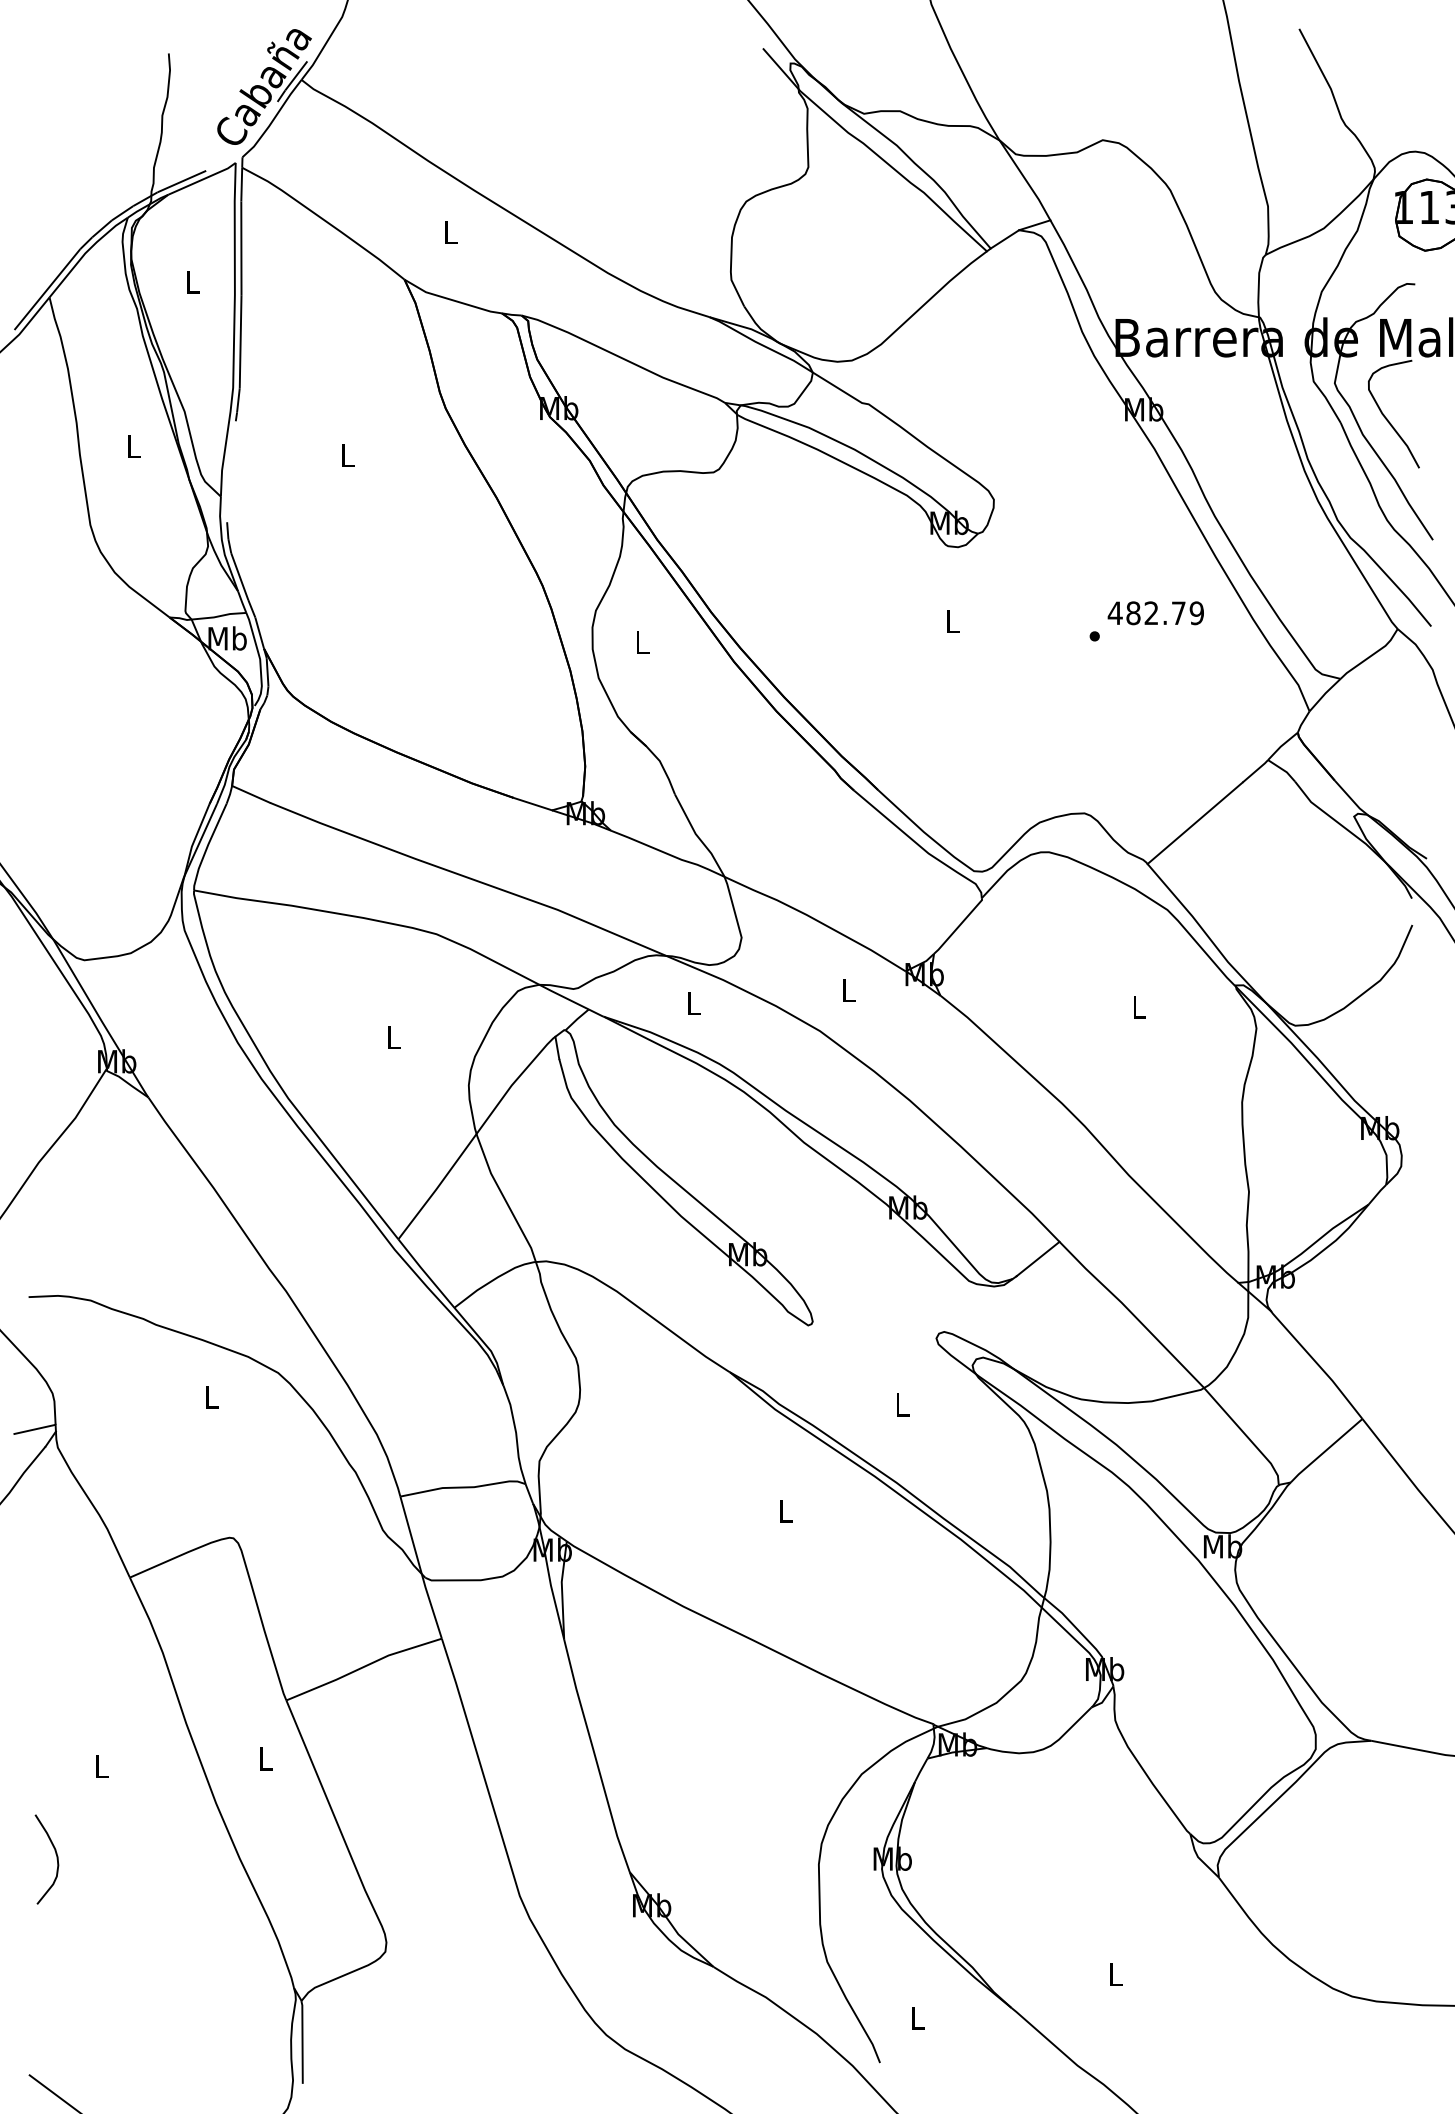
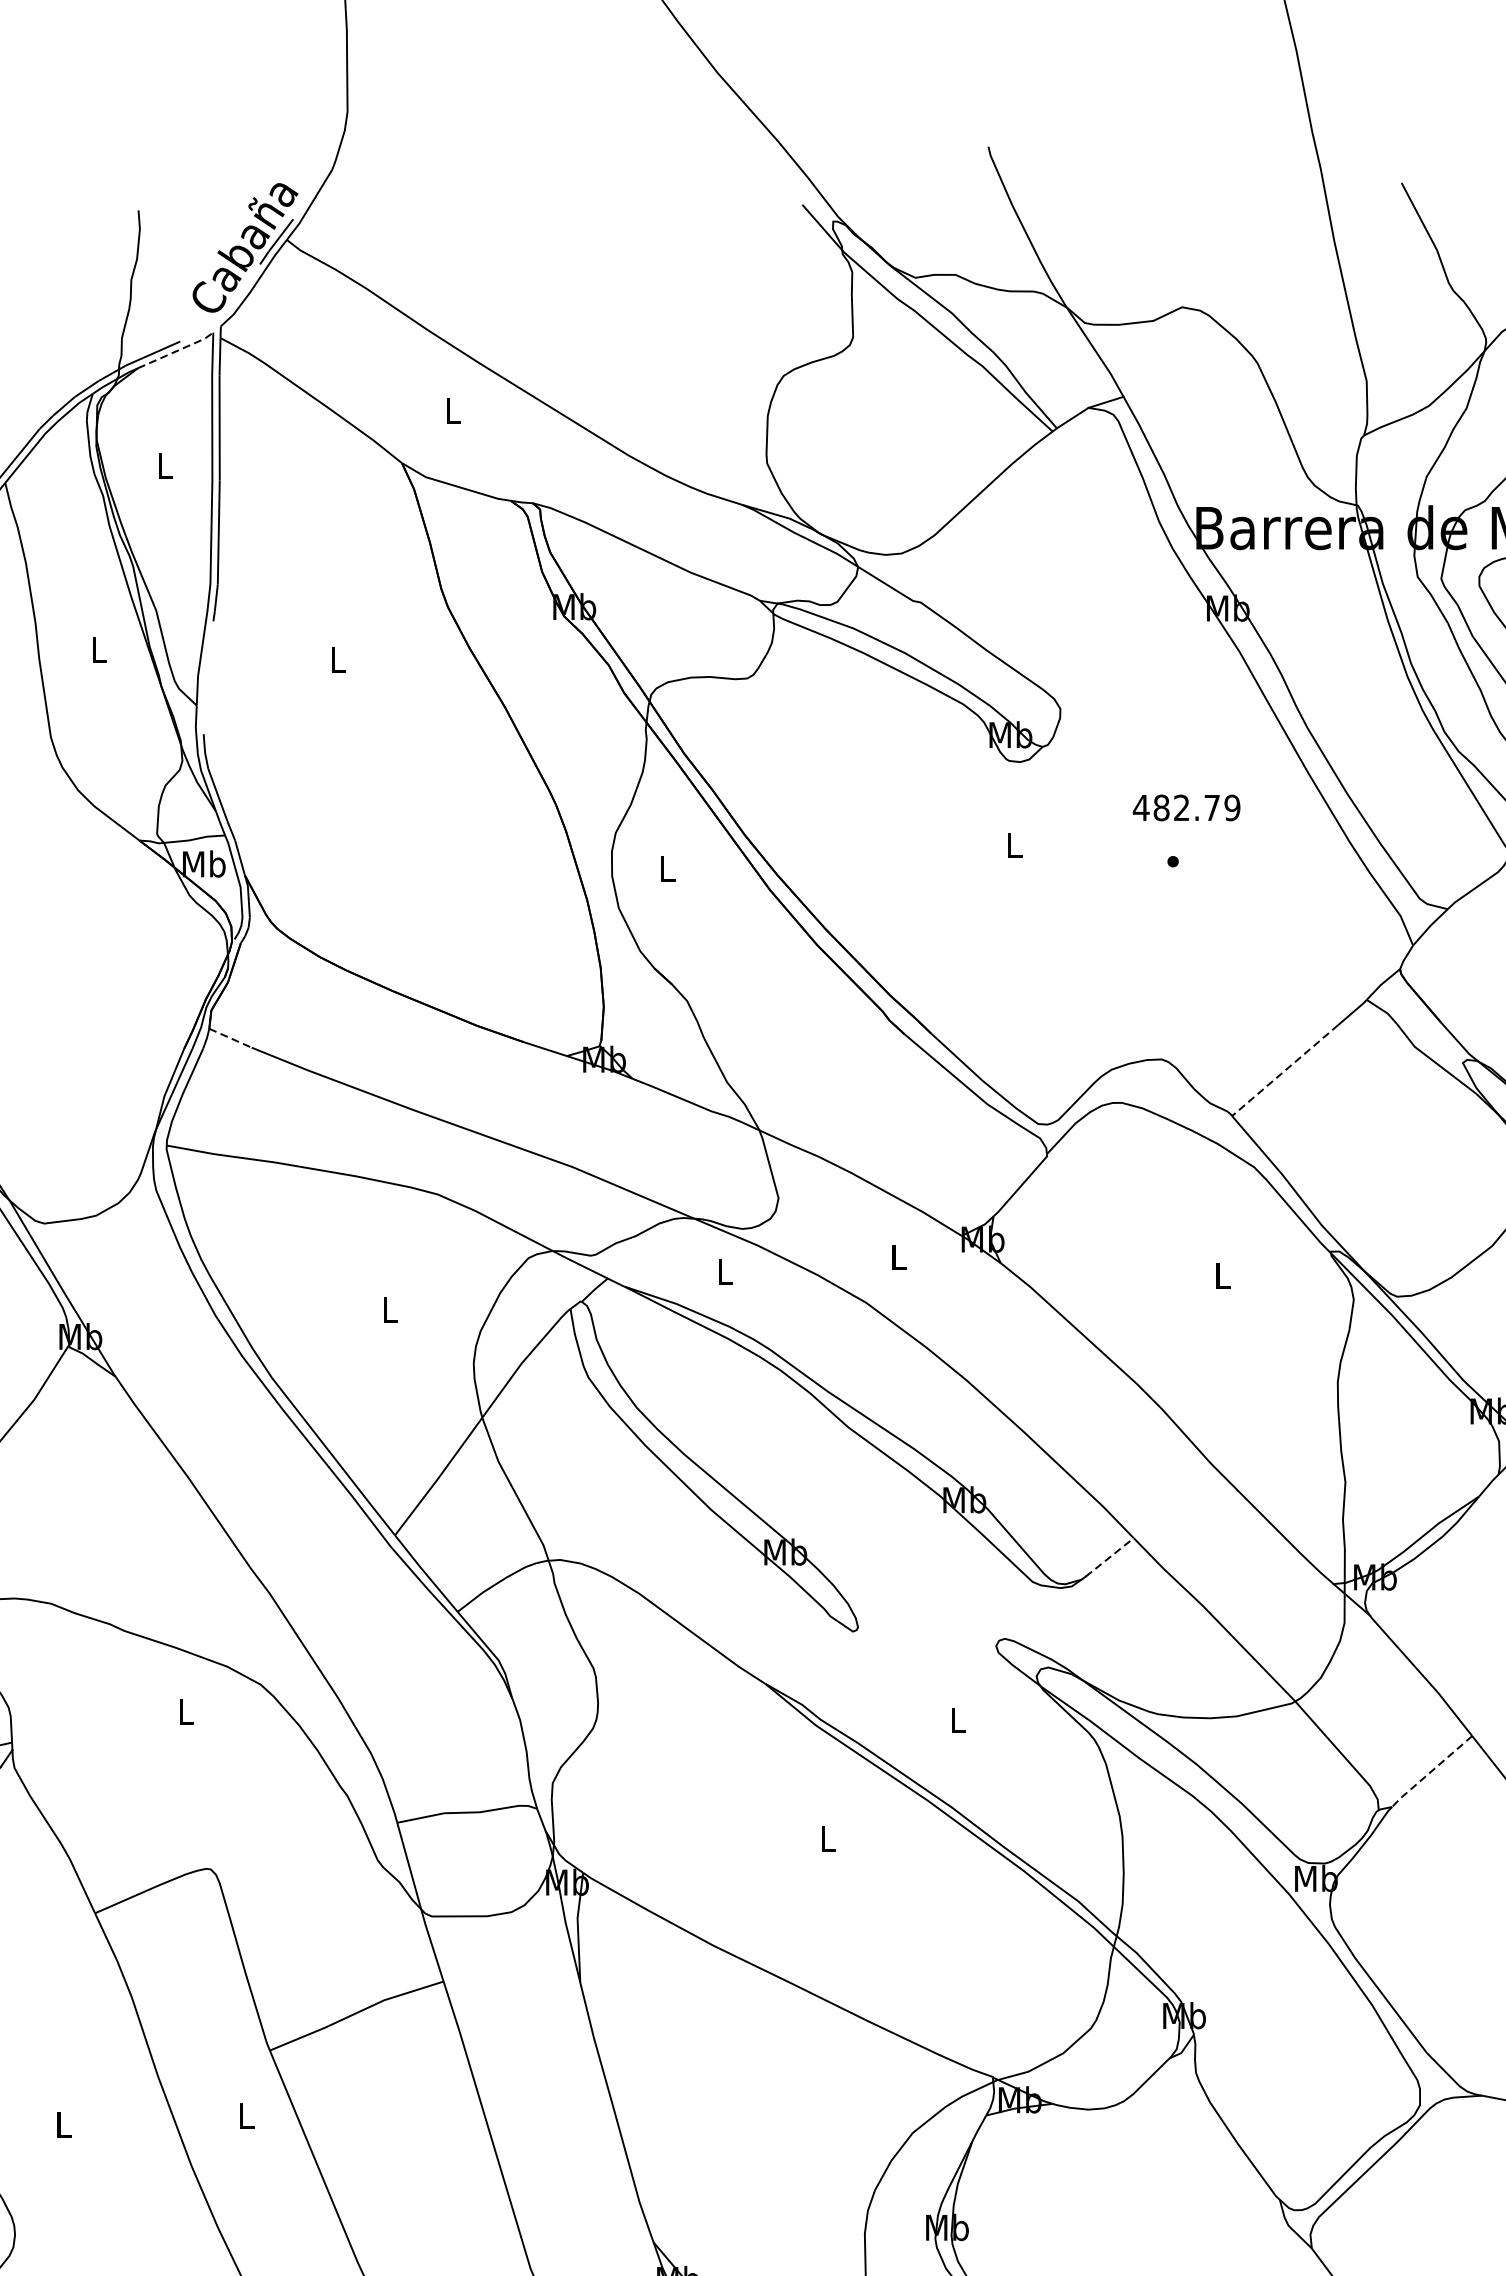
line: (203, 179) -> (177, 351), solid -> dashed
text: (1155, 613) -> (1186, 808), moved
line: (251, 794) -> (230, 1038), solid -> dashed
line: (1195, 823) -> (1285, 1070), solid -> dashed
line: (1038, 1259) -> (1110, 1557), solid -> dashed
line: (1325, 1450) -> (1430, 1771), solid -> dashed

